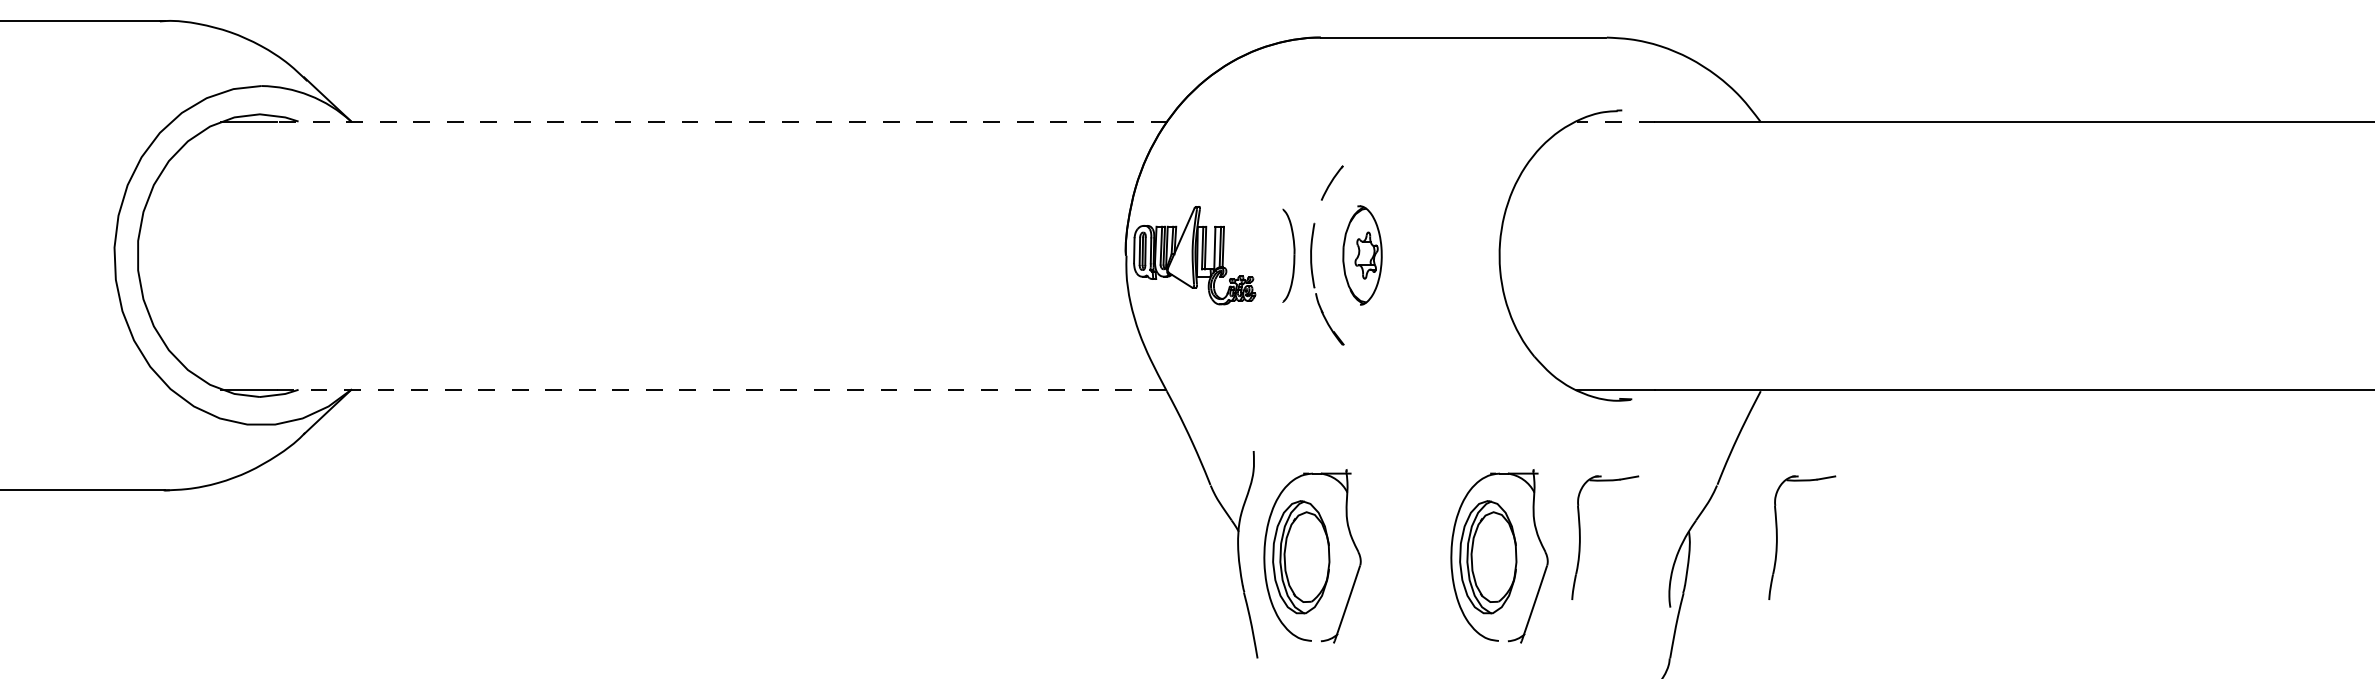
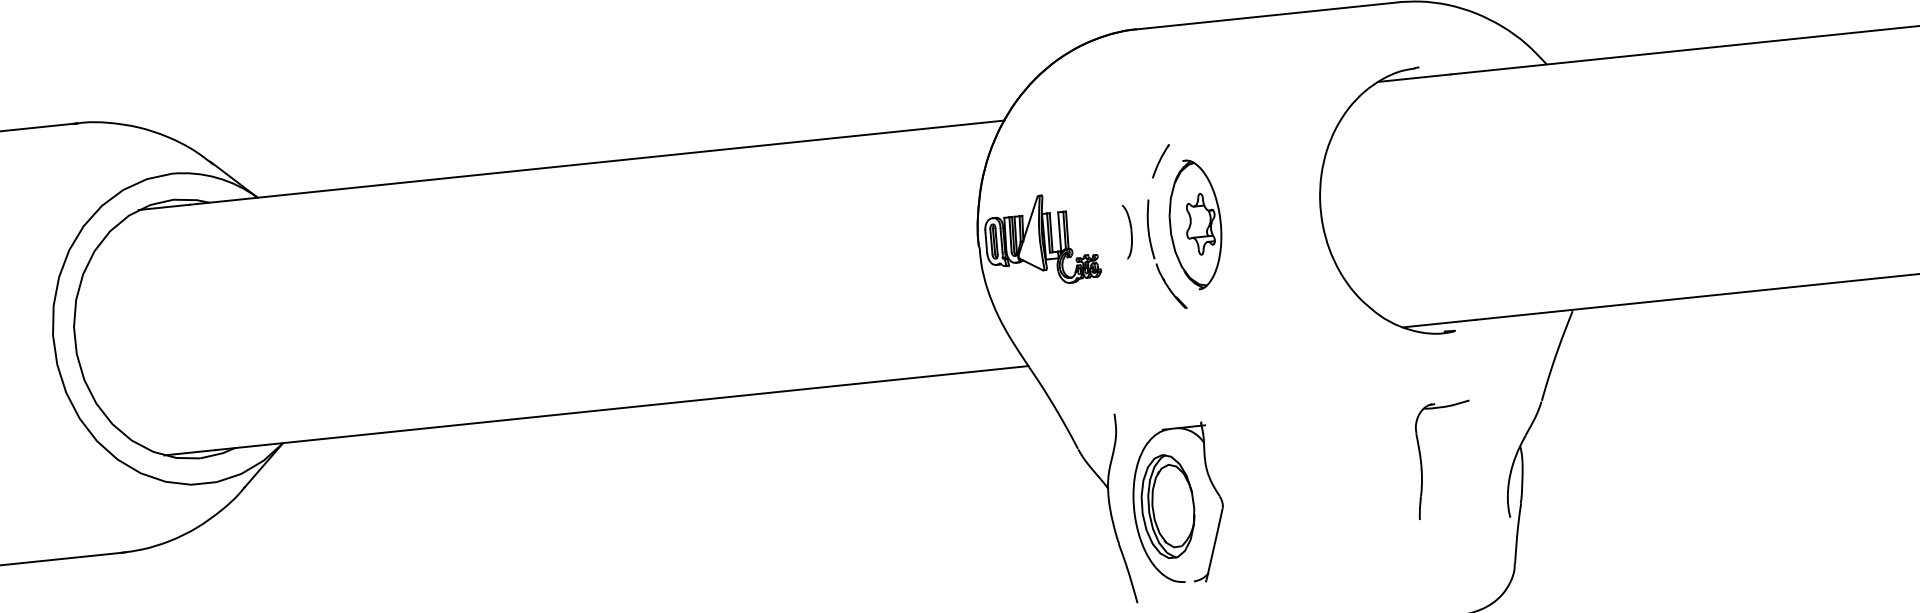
line: (721, 121) -> (596, 162), dashed -> solid
line: (1615, 121) -> (1414, 78), dashed -> solid
part: (1289, 255) -> (1128, 231), size x0.62
part: (1362, 255) -> (1195, 224), size x1.43
line: (721, 389) -> (621, 407), dashed -> solid
part: (1777, 537) -> (1601, 443), removed
part: (1499, 556) -> (1349, 487), removed

